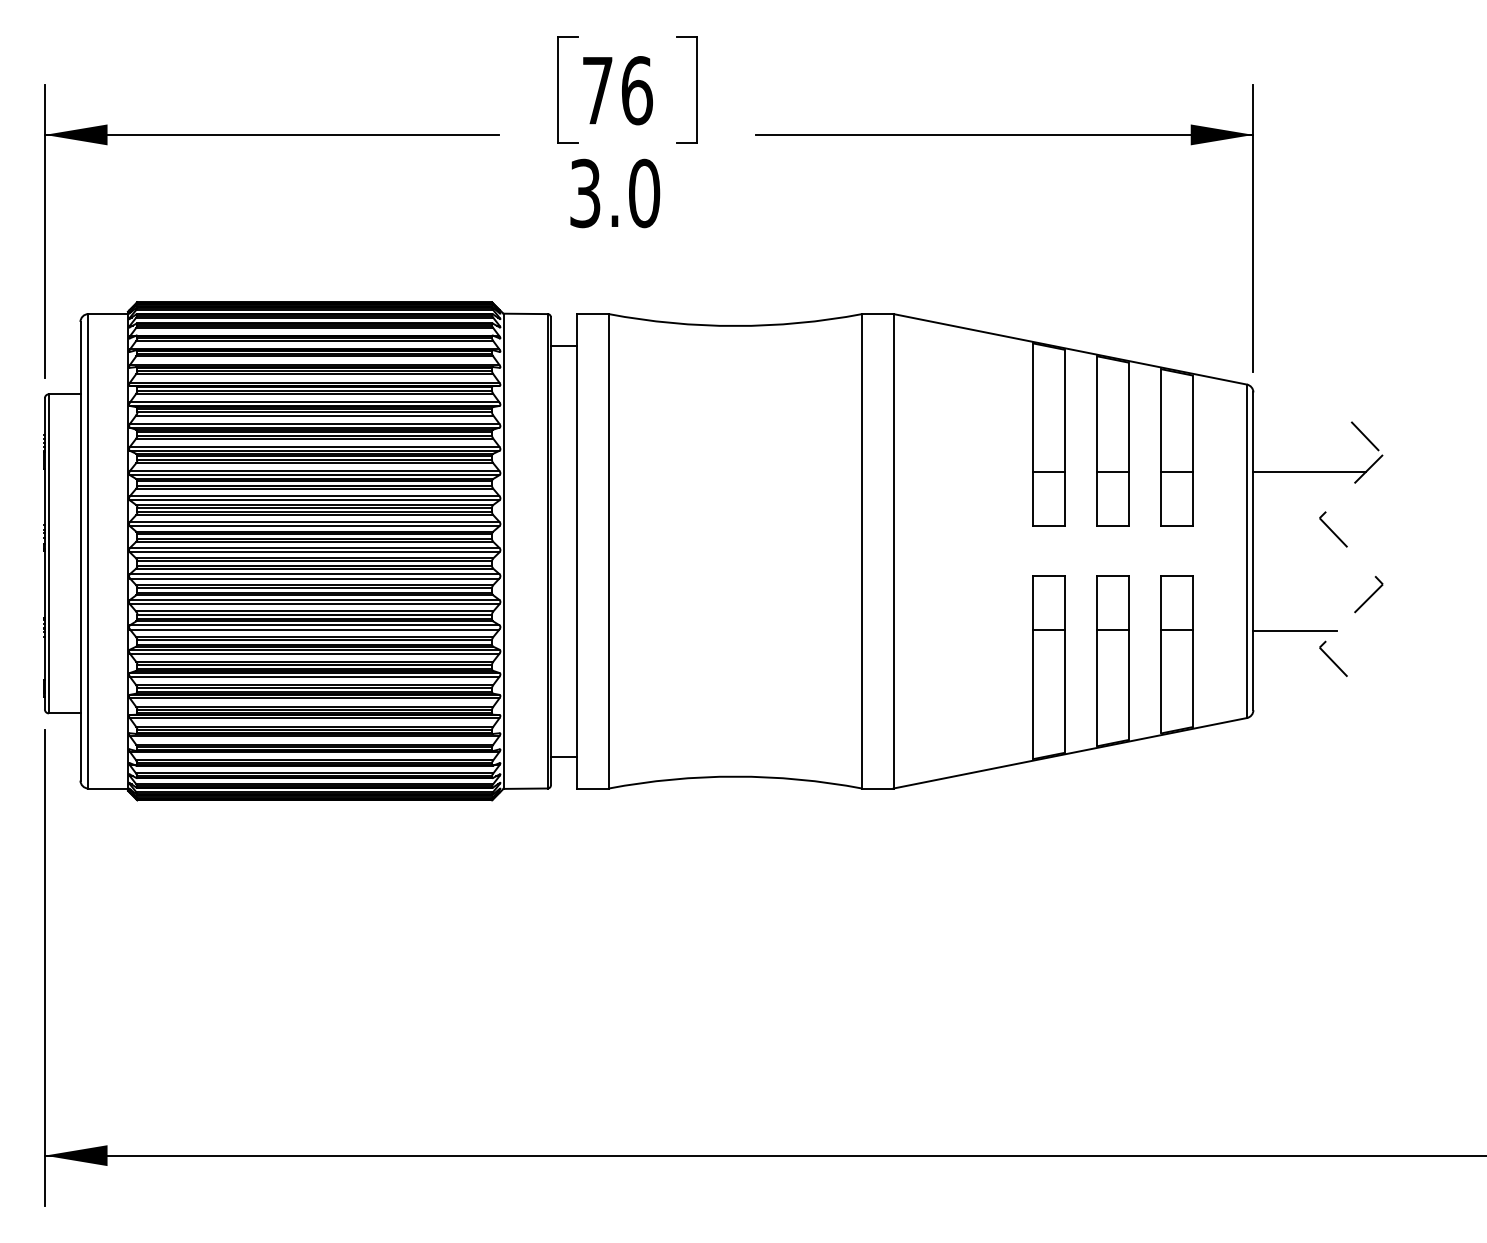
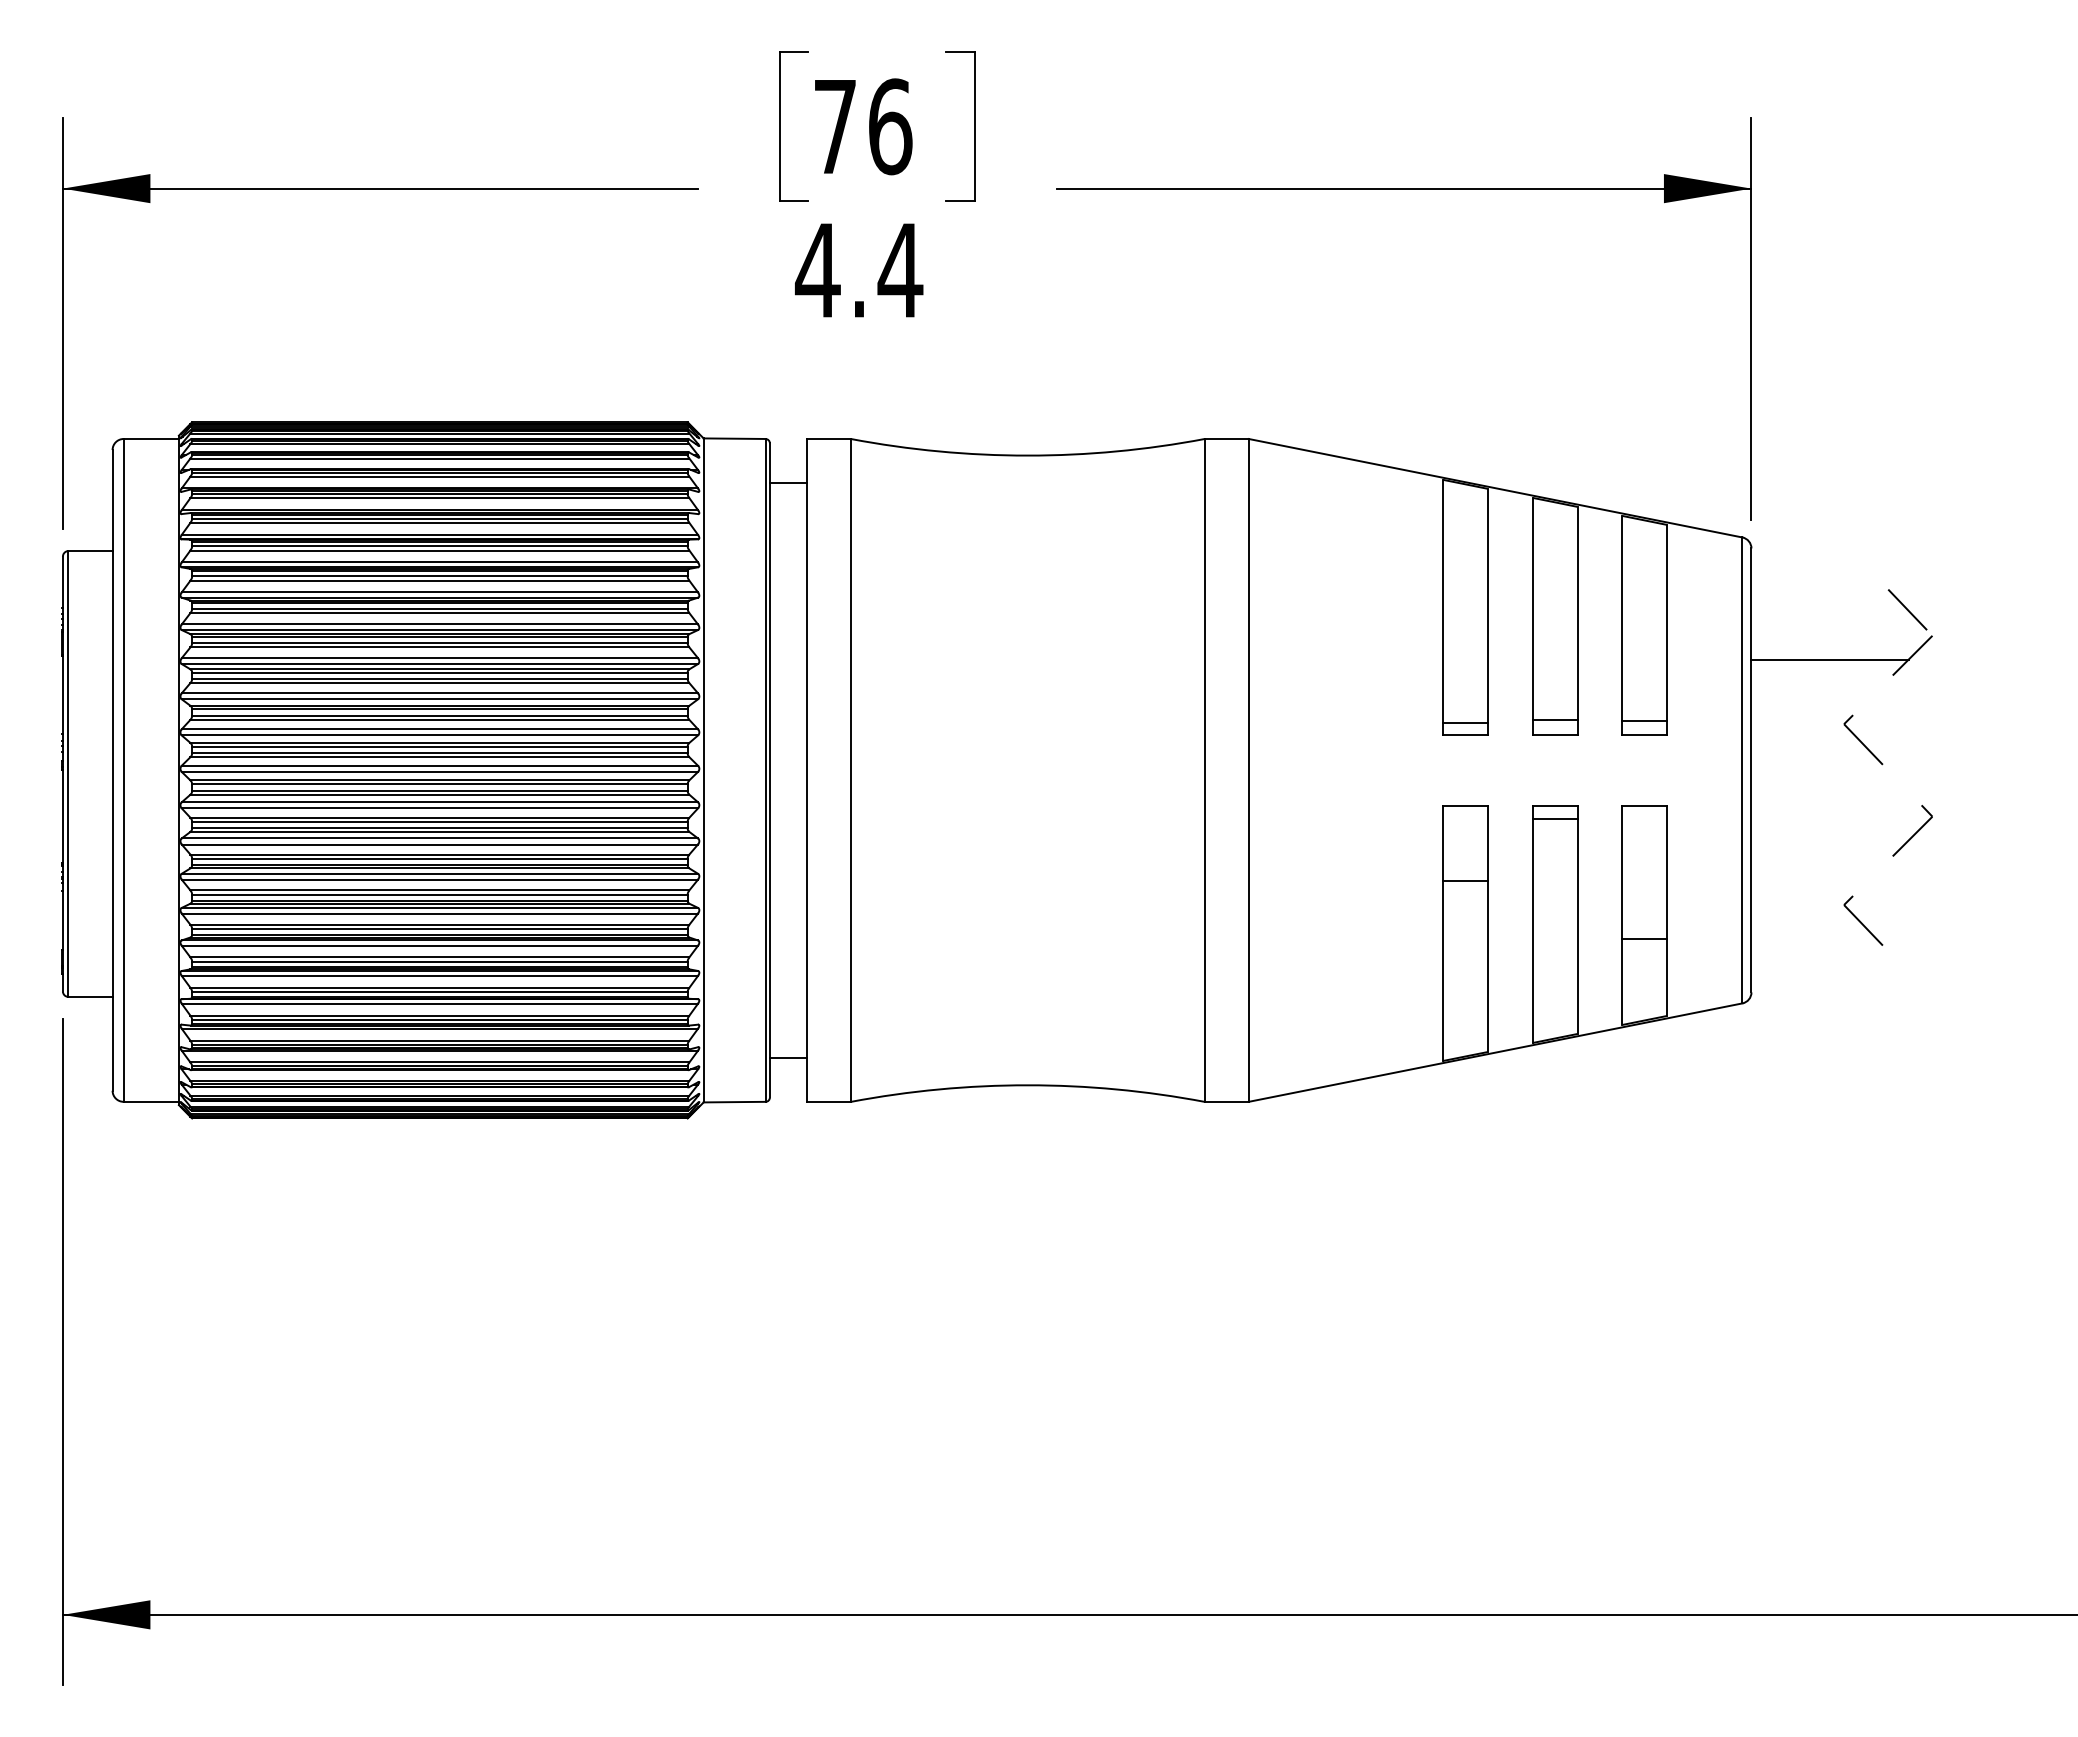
text: (614, 193) -> (858, 270), 3.0 -> 4.4
line: (1048, 471) -> (1464, 722), moved
line: (1112, 471) -> (1554, 719), moved
line: (1176, 471) -> (1644, 720), moved
line: (1112, 630) -> (1554, 819), moved
line: (1176, 630) -> (1644, 939), moved
line: (1294, 630) -> (1809, 881), removed

